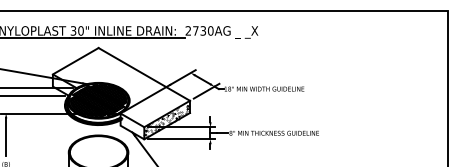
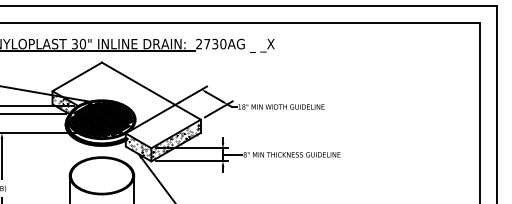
hatch: (66, 85) -> (67, 103), added
hatch: (132, 127) -> (138, 148), added

